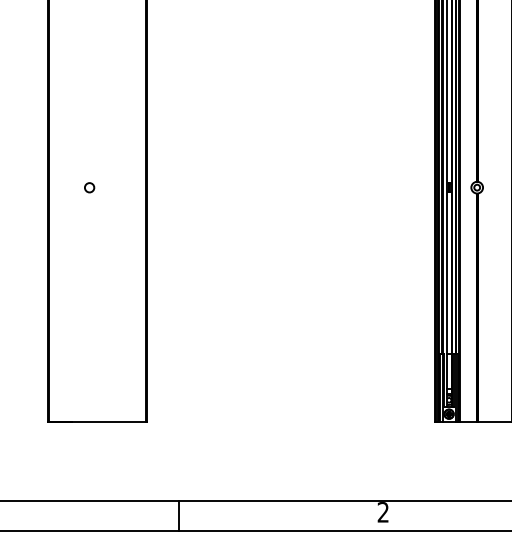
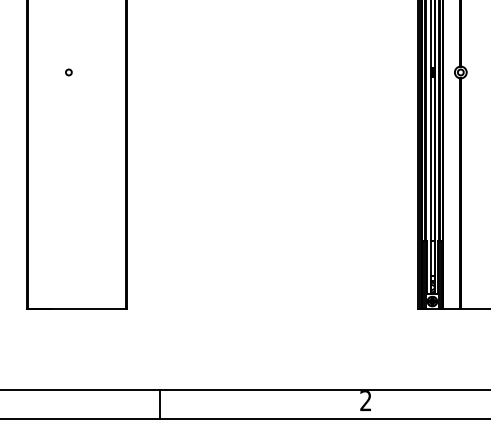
circle: (89, 187) -> (68, 72), size x0.62

